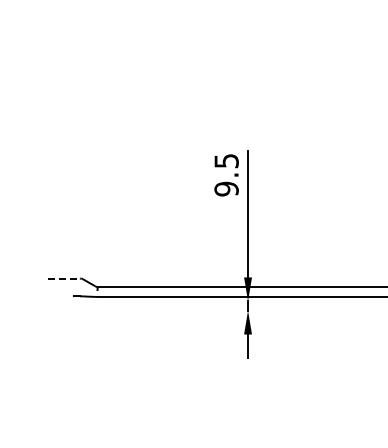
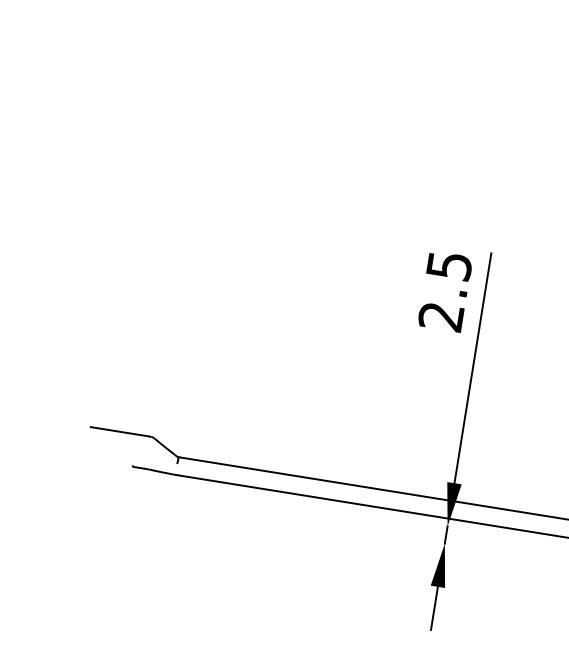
text: (226, 188) -> (441, 315), 9.5 -> 2.5
line: (64, 278) -> (121, 431), dashed -> solid

